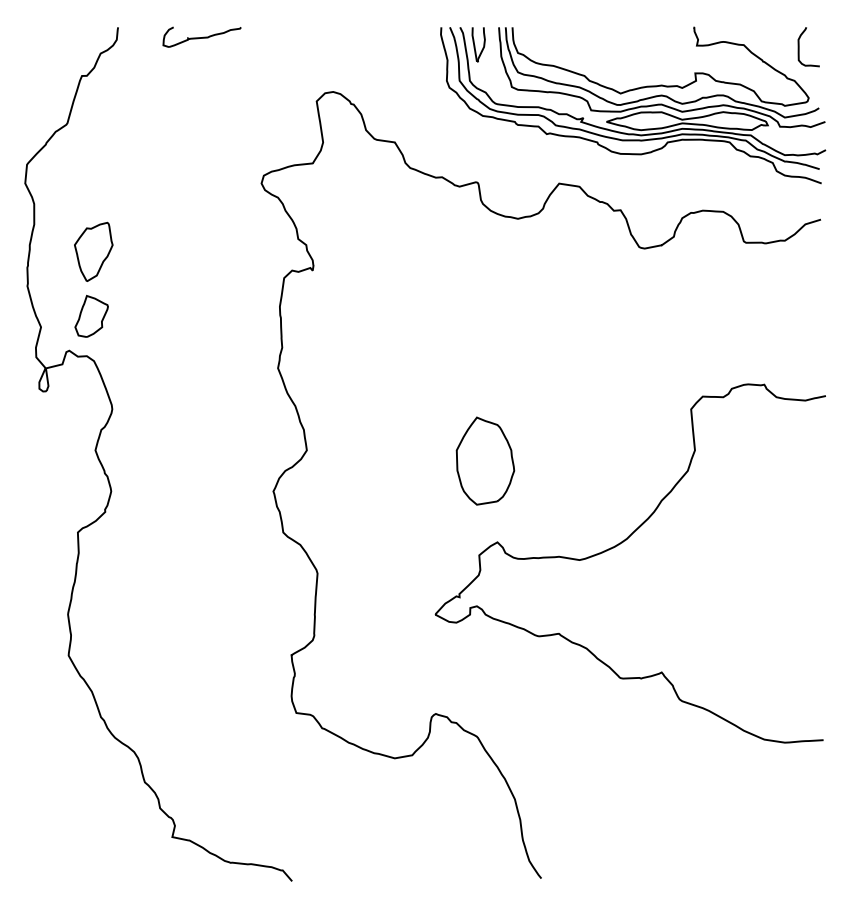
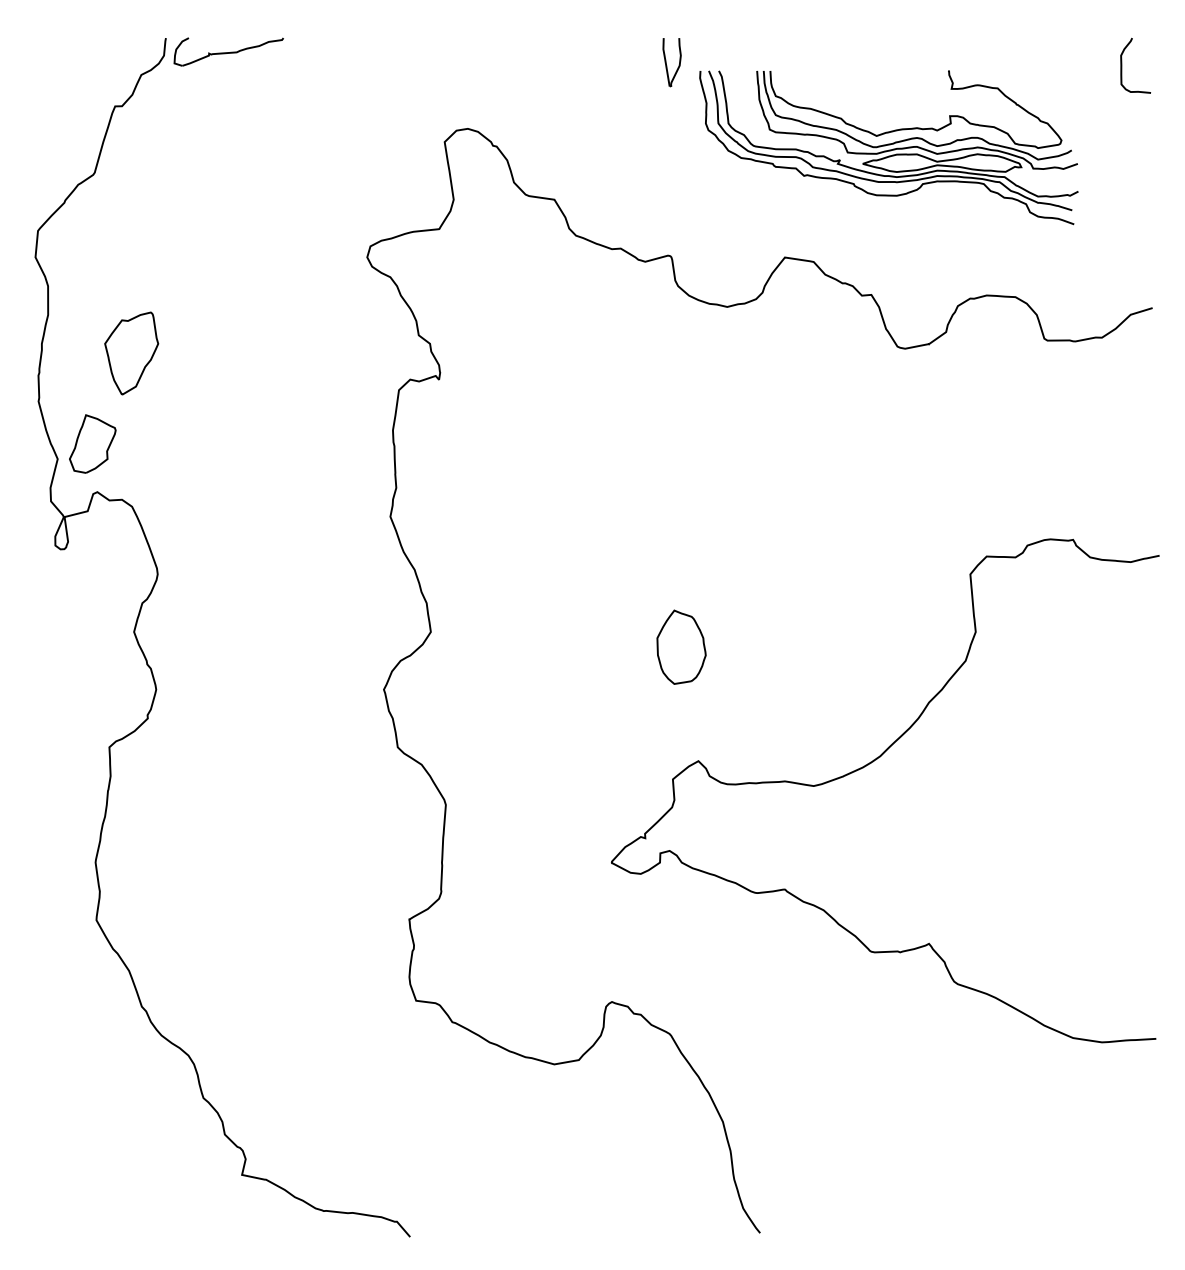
part: (201, 36) -> (228, 51), moved
part: (632, 105) -> (888, 147), size x0.7
part: (91, 316) -> (92, 443), moved
part: (485, 461) -> (681, 647), size x0.6

